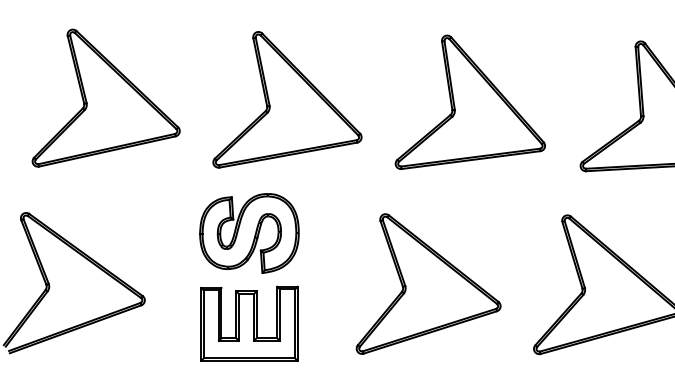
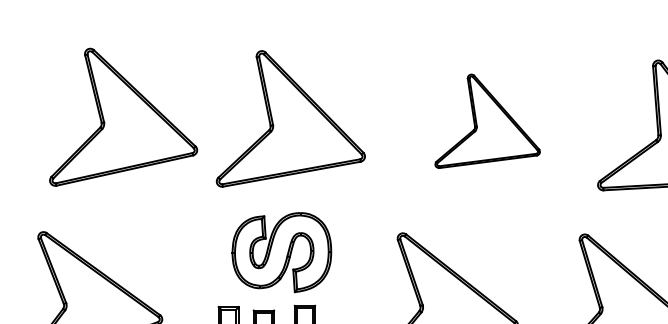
part: (287, 99) -> (290, 118), moved
part: (469, 101) -> (486, 120), size x0.7
part: (249, 233) -> (281, 252), moved

